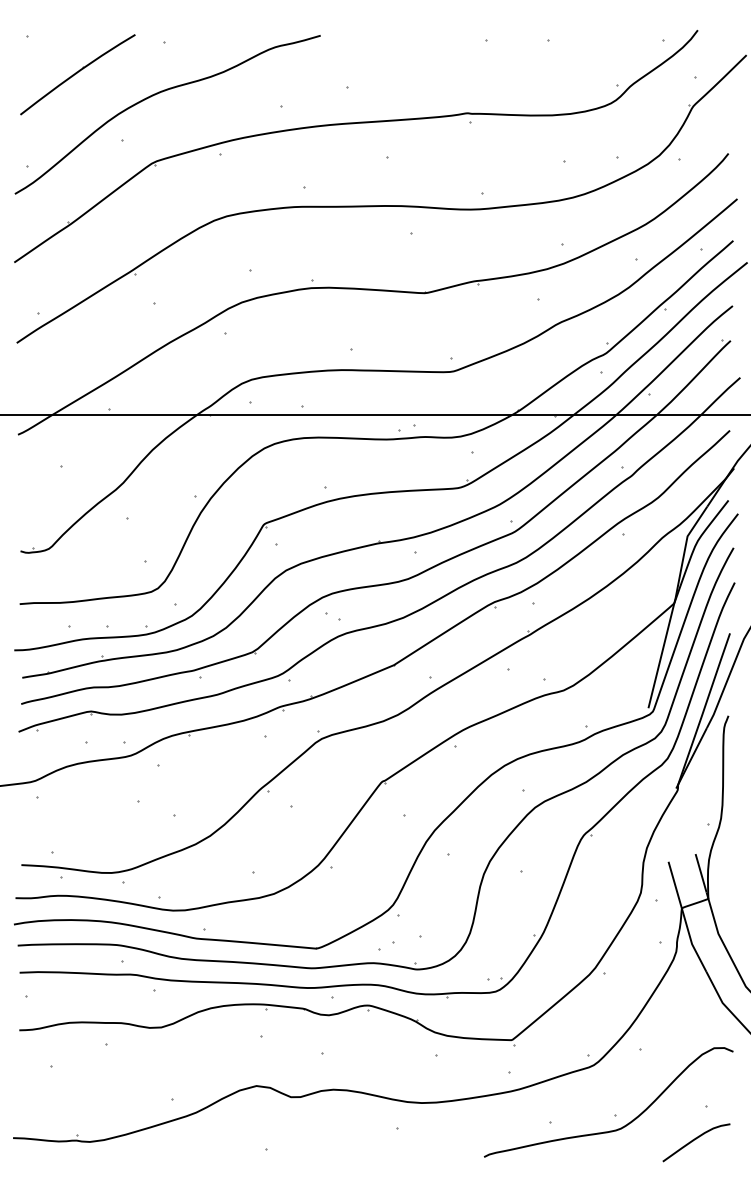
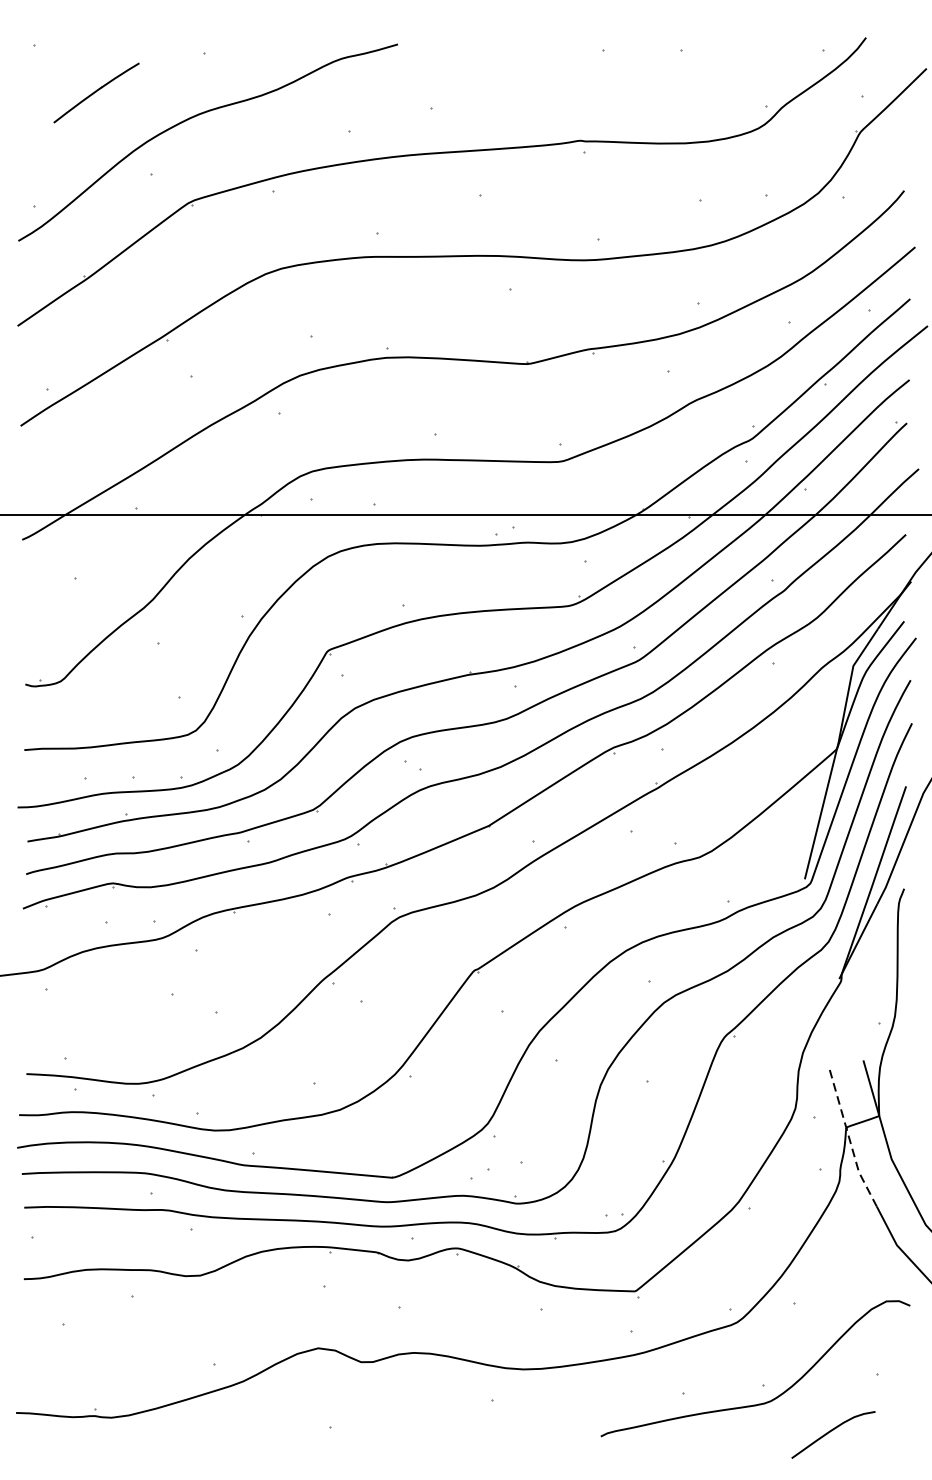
part: (77, 74) -> (96, 92), size x0.6
line: (684, 919) -> (849, 1141), solid -> dashed
curve: (694, 1140) -> (830, 1432), moved

